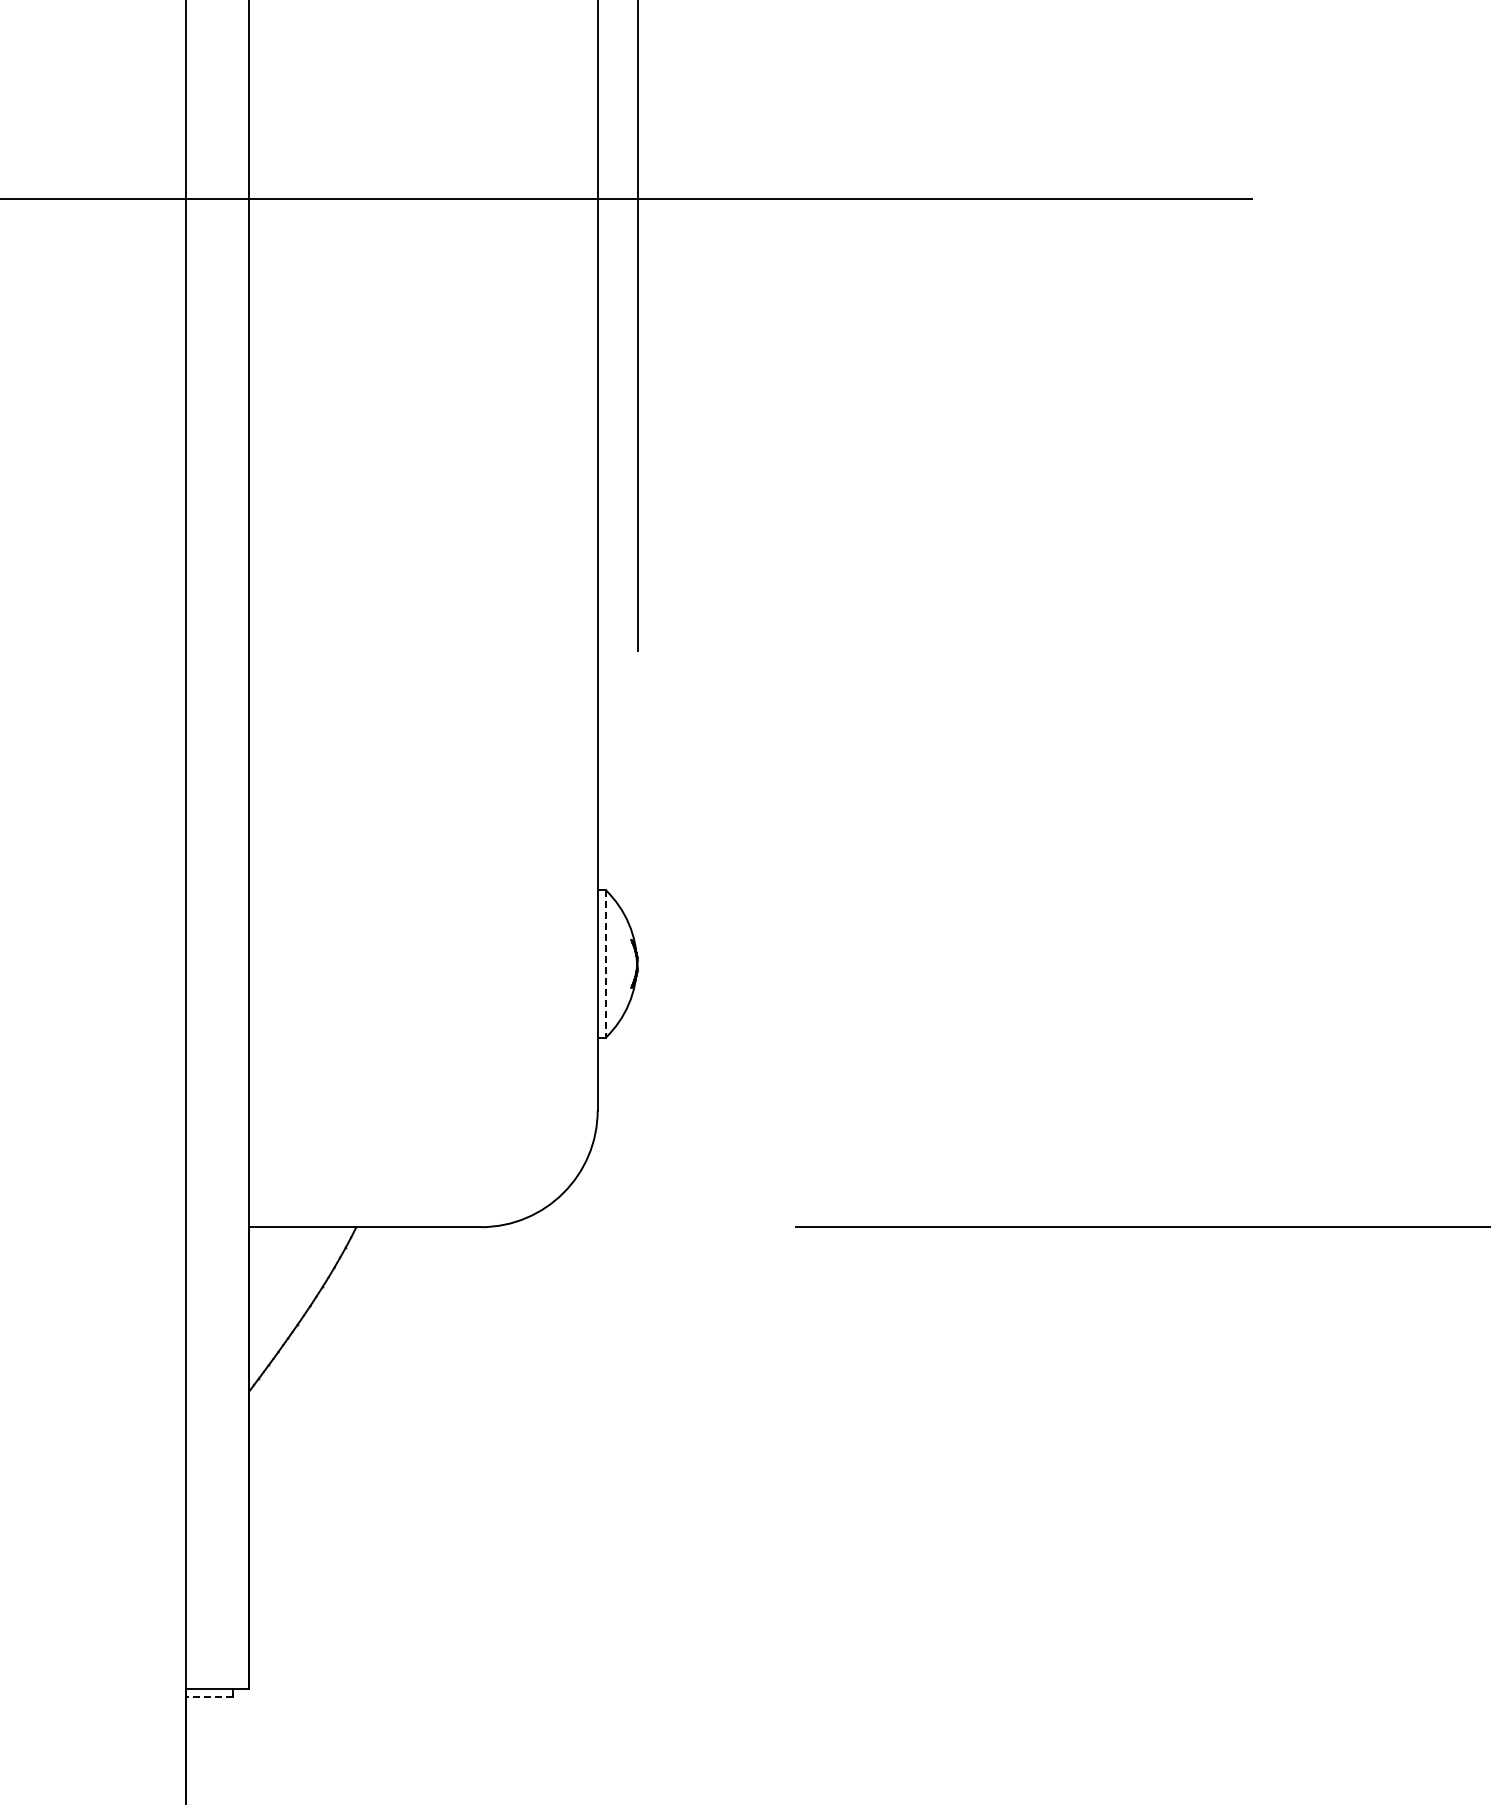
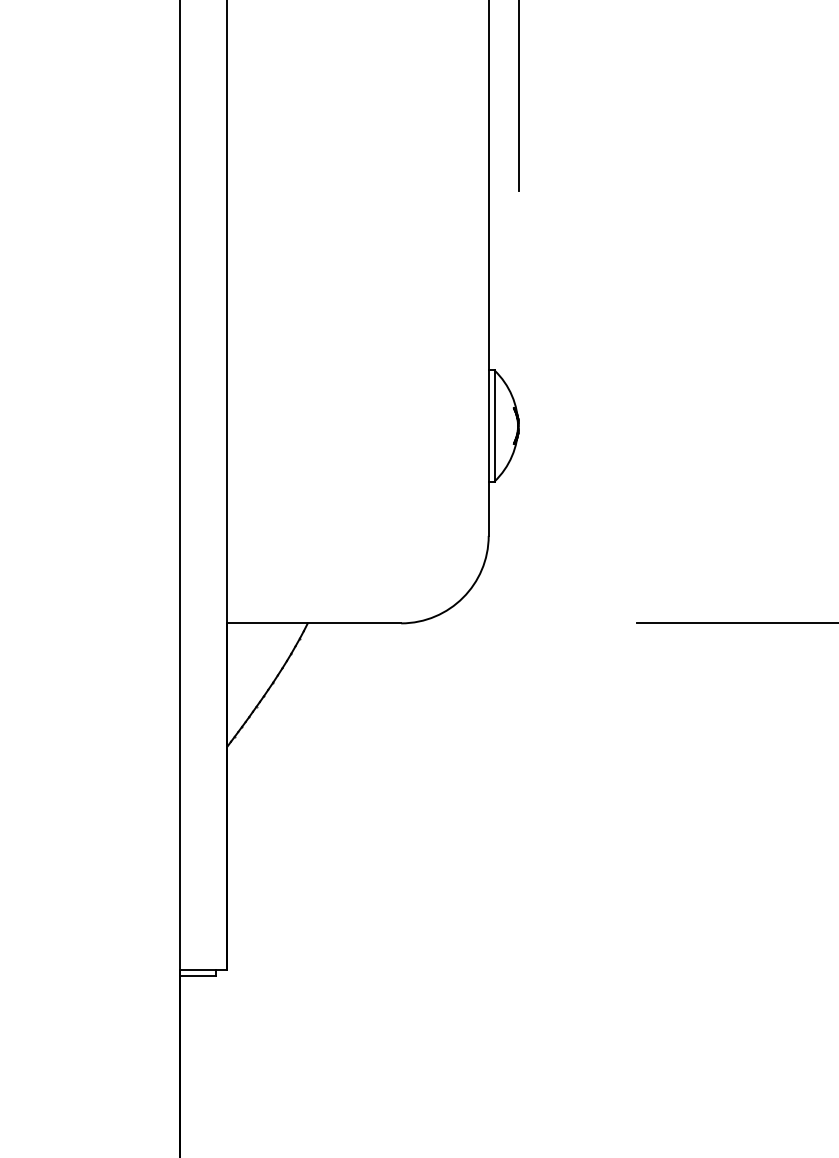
line: (605, 964) -> (494, 426), dashed -> solid
line: (209, 1697) -> (197, 976), dashed -> solid

